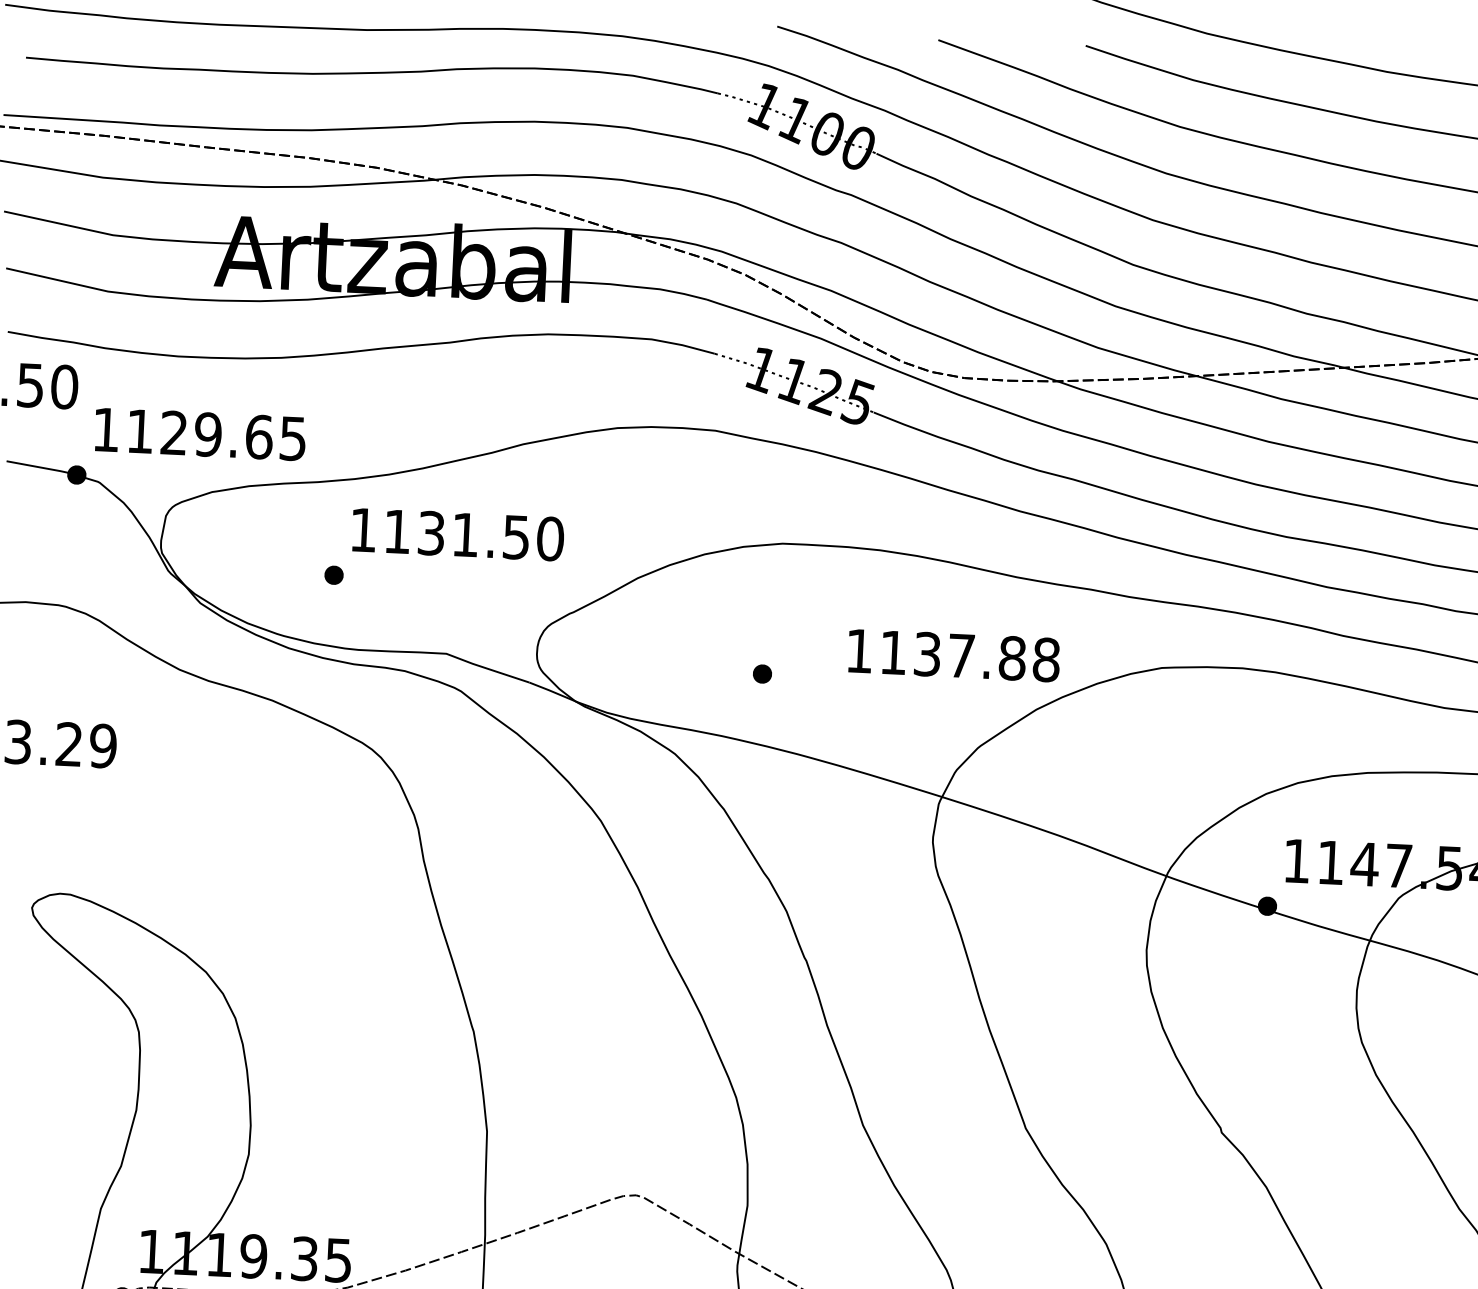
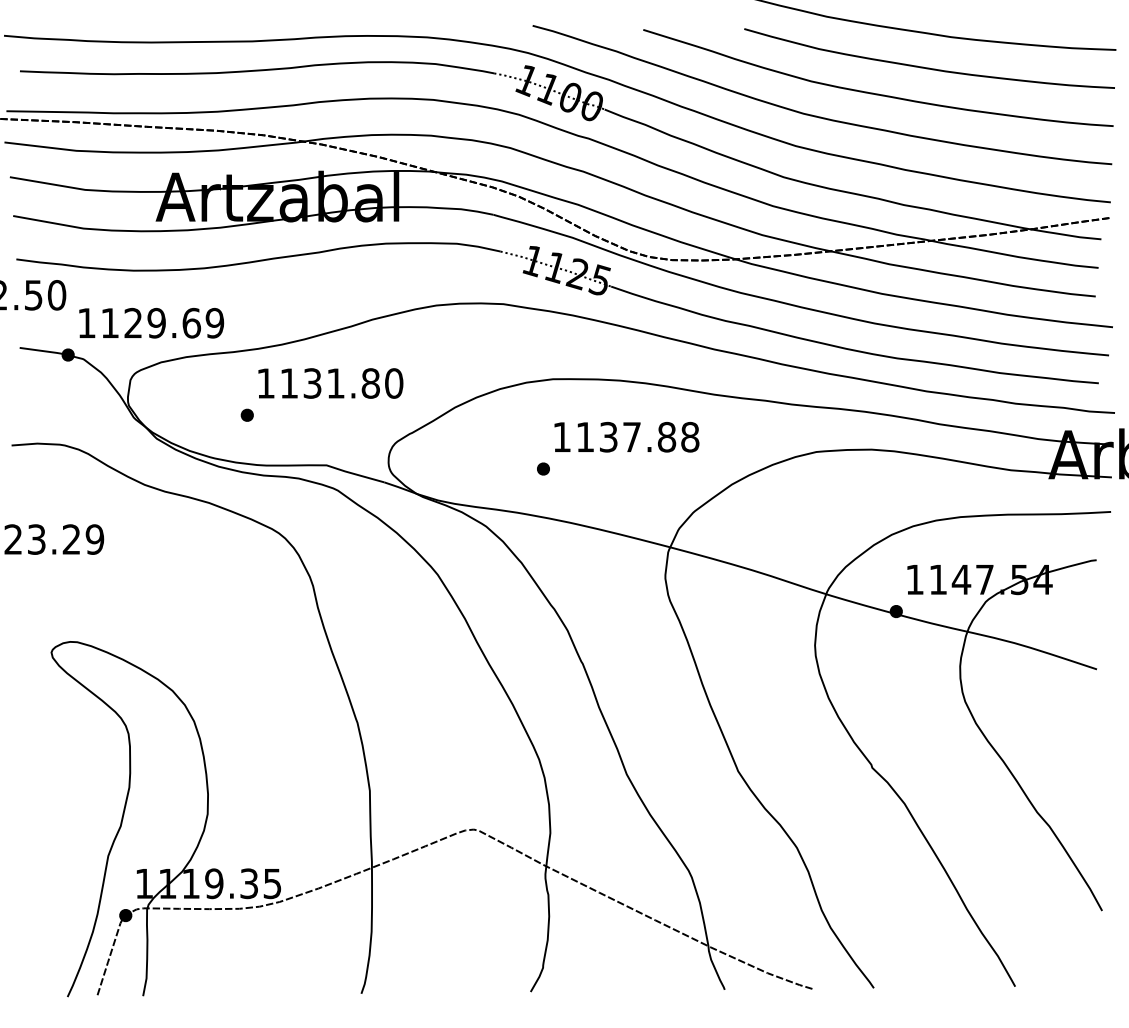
text: (292, 437) -> (214, 322), 1129.65 -> 1129.69
text: (515, 537) -> (370, 383), 1131.50 -> 1131.80
text: (953, 655) -> (626, 437), moved

